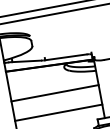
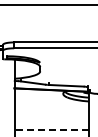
line: (54, 93) -> (51, 113), removed
line: (58, 112) -> (51, 130), solid -> dashed

